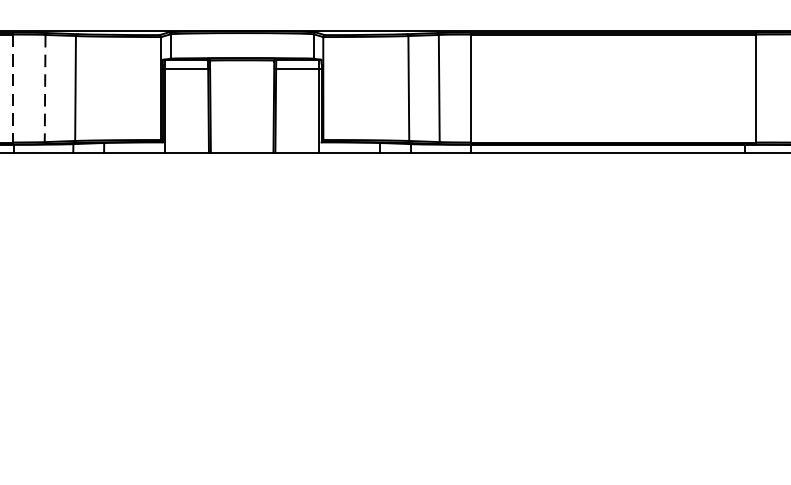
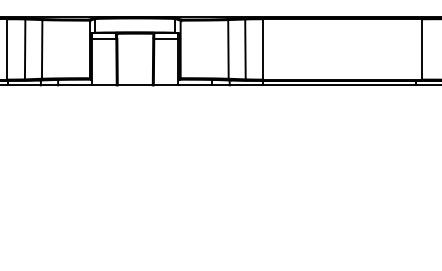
line: (13, 88) -> (7, 49), dashed -> solid
line: (45, 88) -> (25, 49), dashed -> solid

